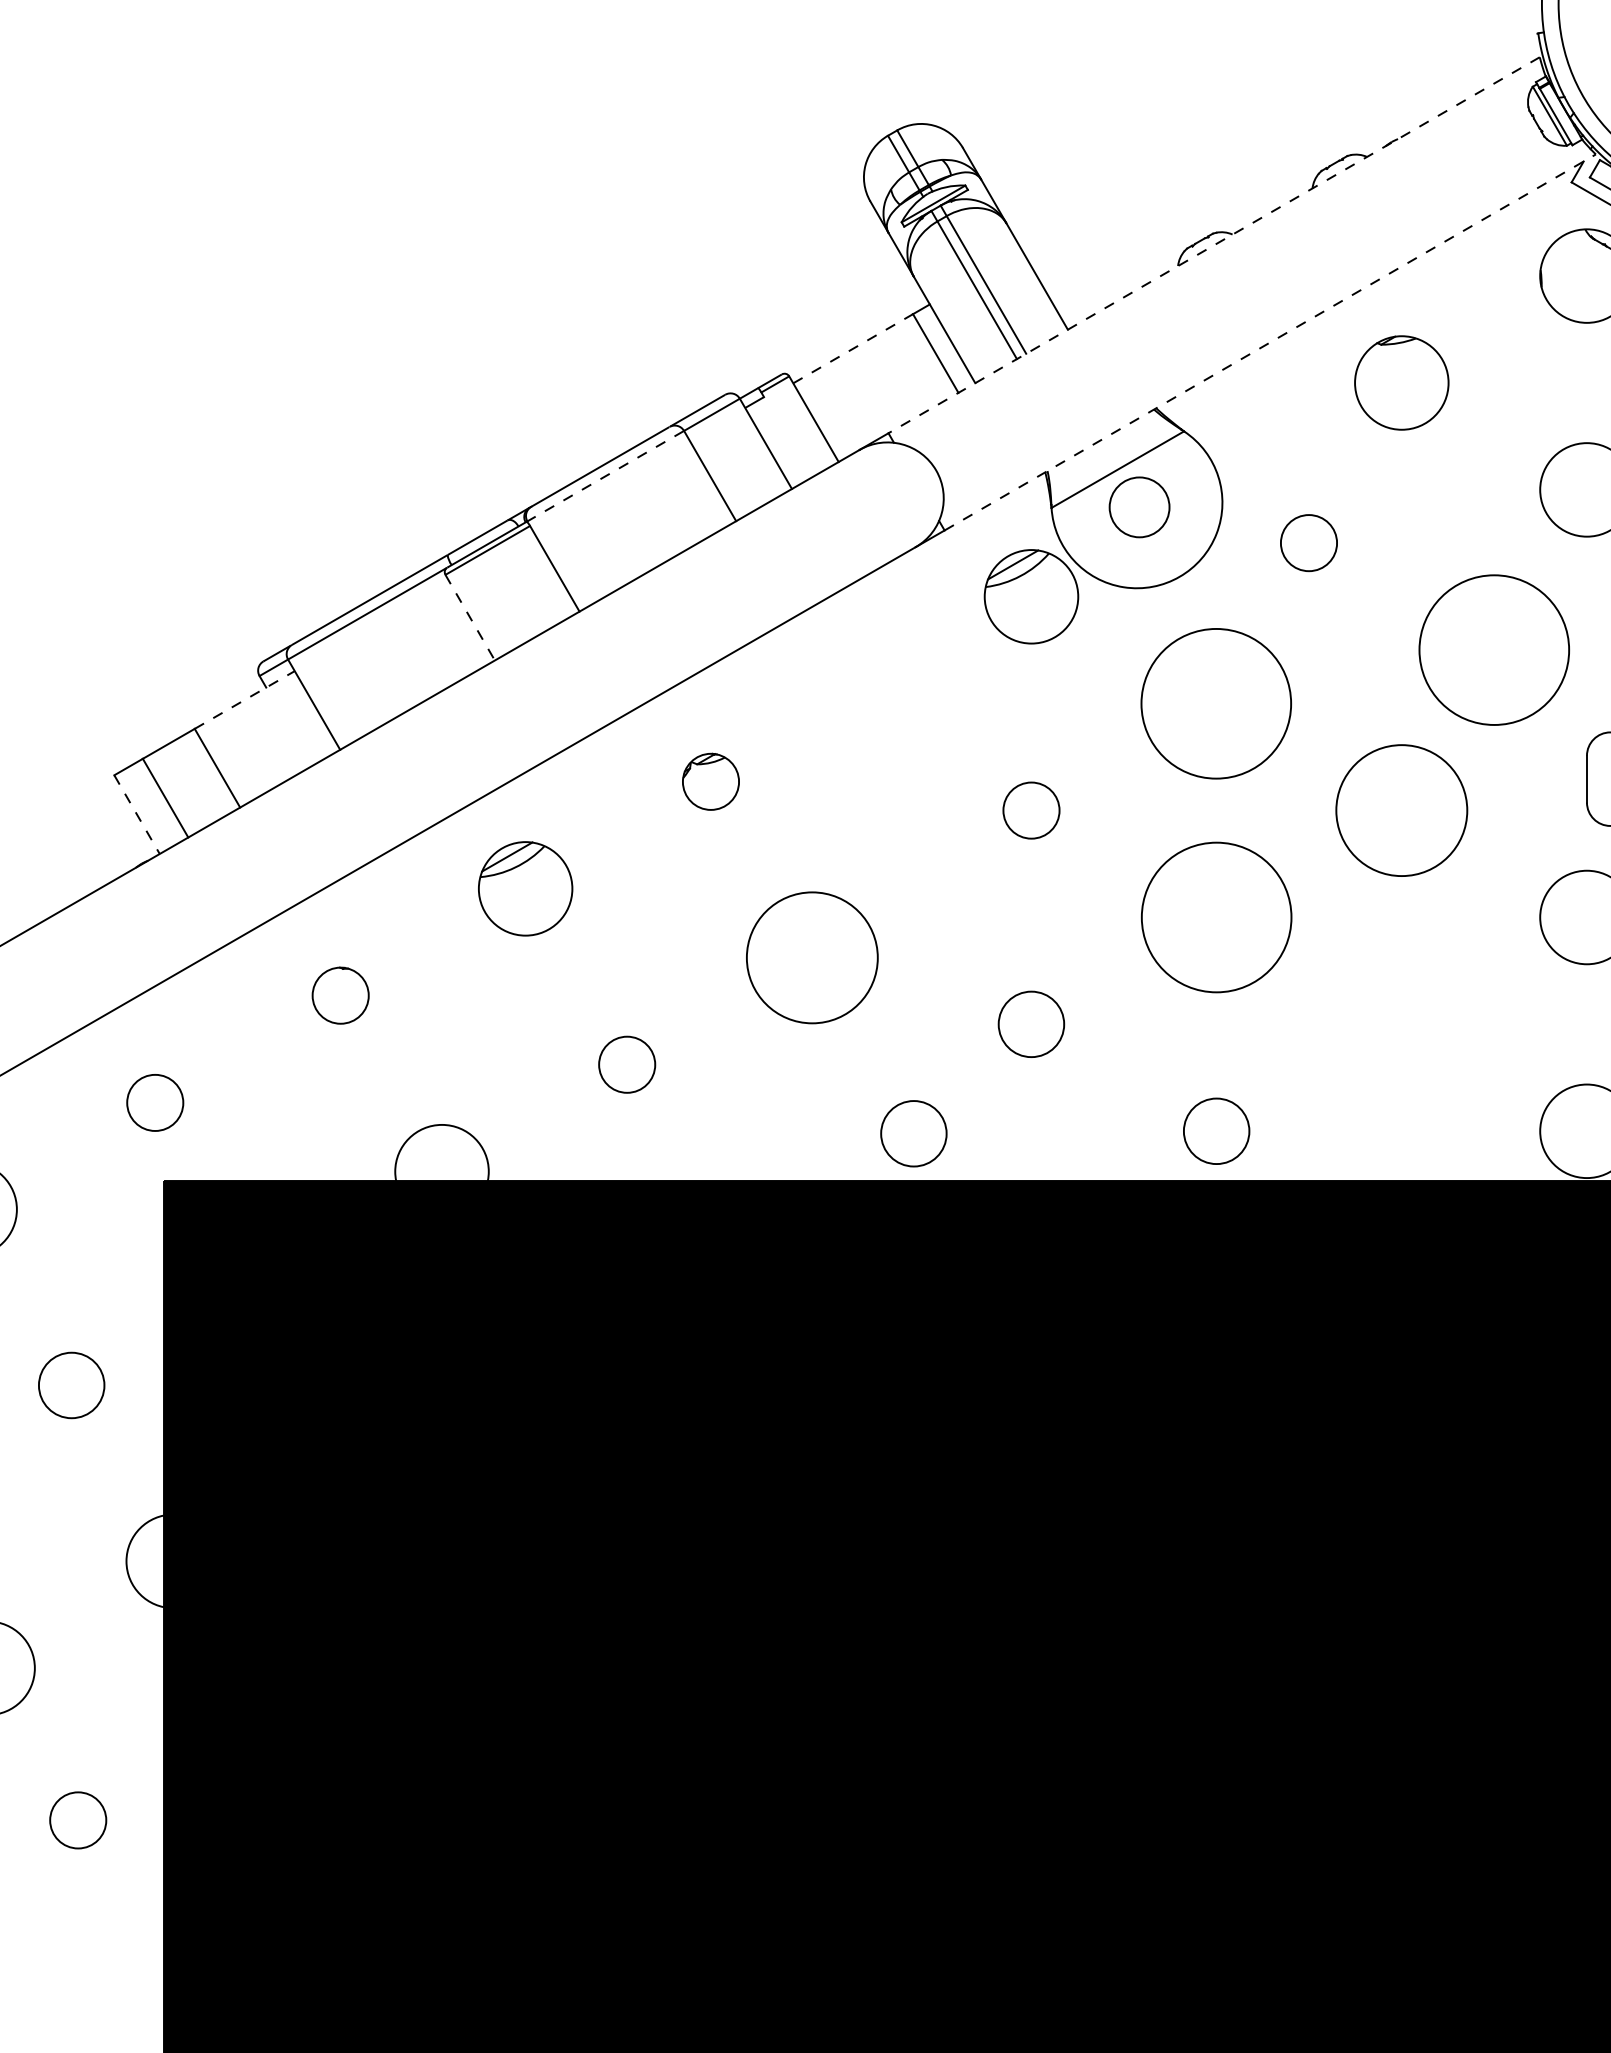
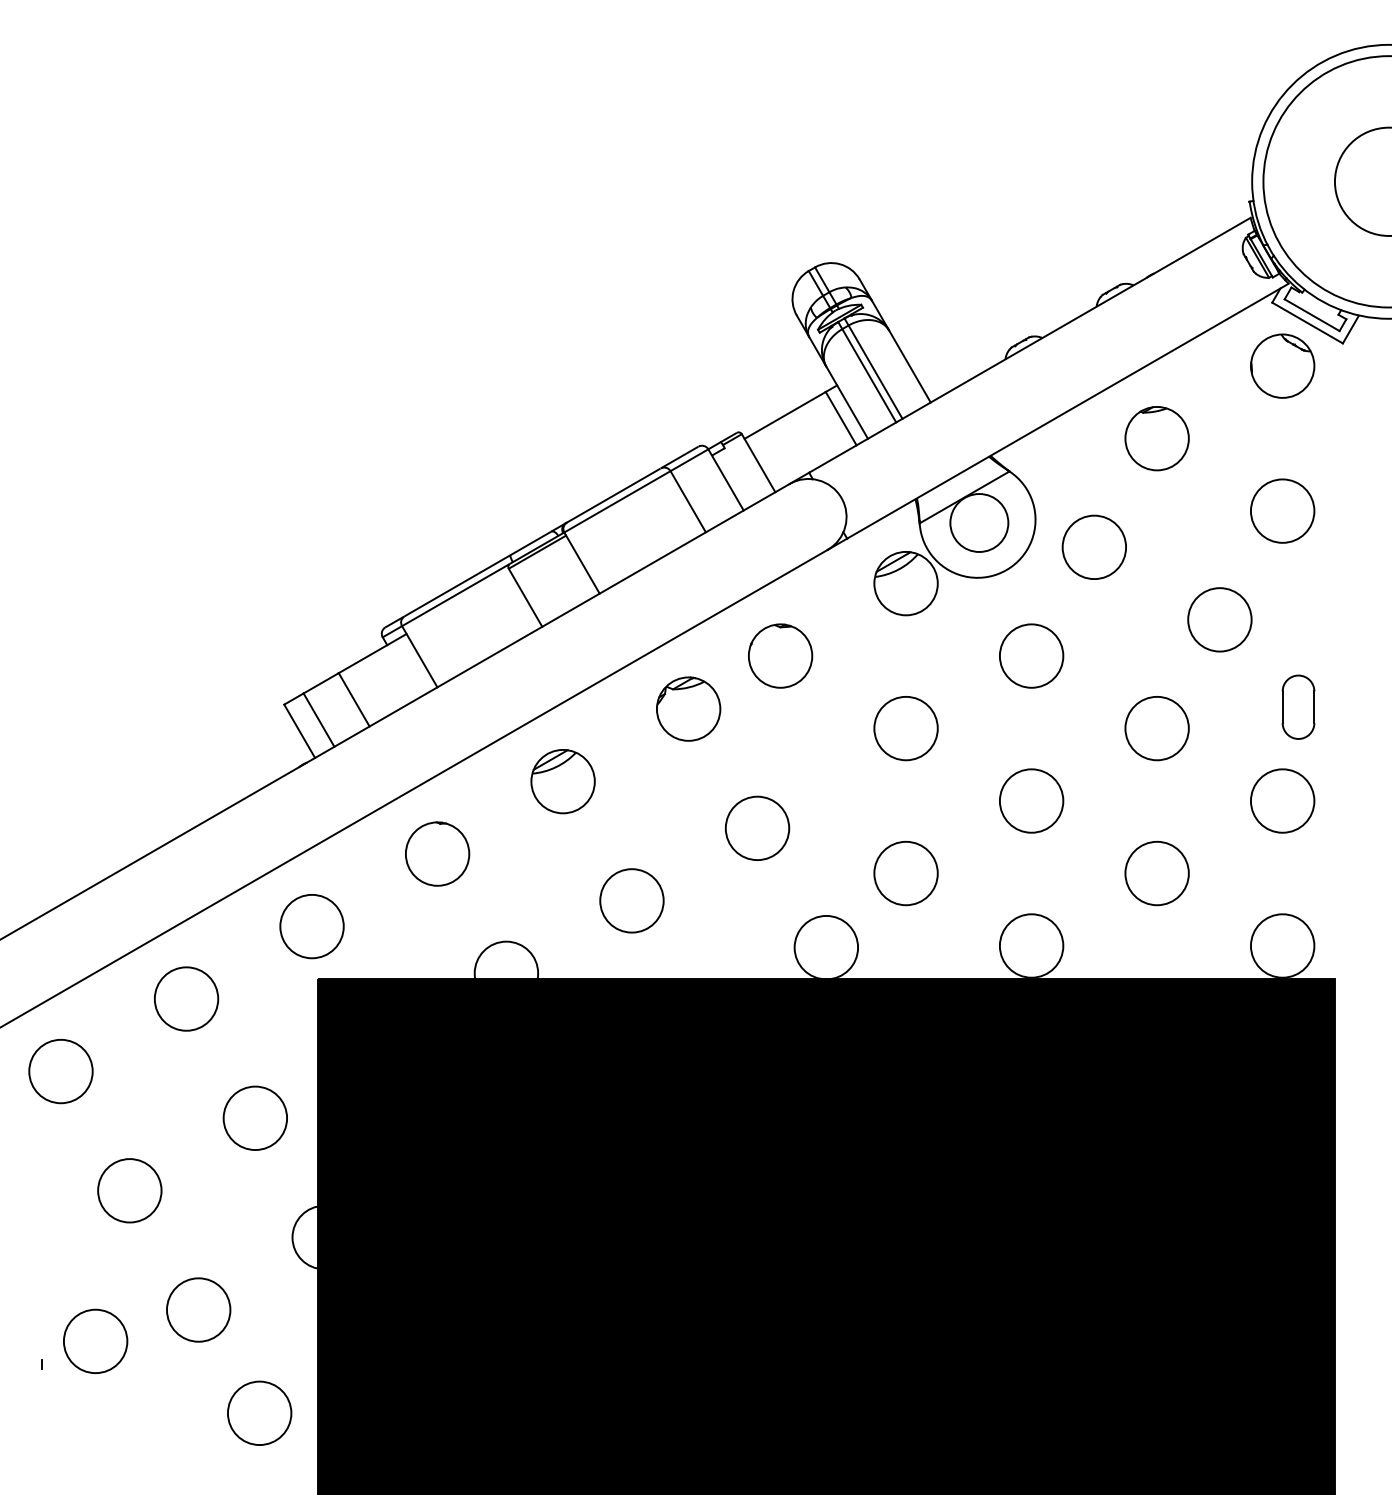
line: (1213, 245) -> (1029, 345), dashed -> solid
line: (1269, 342) -> (1067, 411), dashed -> solid
line: (853, 348) -> (785, 415), dashed -> solid
line: (604, 477) -> (616, 502), dashed -> solid
circle: (1139, 506) -> (979, 522), size x1.43
circle: (1307, 542) -> (1093, 546), size x1.67
line: (470, 617) -> (525, 597), dashed -> solid
circle: (1493, 649) -> (1219, 619), size x0.62
line: (245, 699) -> (373, 653), dashed -> solid
part: (846, 702) -> (780, 655), added
circle: (1216, 702) -> (1031, 655), size x0.62
part: (710, 781) -> (688, 708), size x1.67
circle: (1030, 810) -> (905, 728), size x1.67
circle: (1400, 810) -> (1156, 728), size x0.71
line: (136, 814) -> (299, 731), dashed -> solid
circle: (1216, 916) -> (1031, 800), size x0.62
circle: (812, 958) -> (757, 828), size x0.71
circle: (340, 994) -> (437, 853), size x1.67
circle: (1030, 1024) -> (905, 873), size x1.43
circle: (1400, 1024) -> (1156, 873), added
circle: (626, 1064) -> (631, 900), size x1.67
circle: (154, 1102) -> (311, 926), size x1.67
circle: (1216, 1130) -> (1031, 945), size x1.43
circle: (914, 1133) -> (826, 947), size x1.43
circle: (71, 1385) -> (255, 1118), size x1.43
circle: (77, 1819) -> (259, 1412), size x1.67

